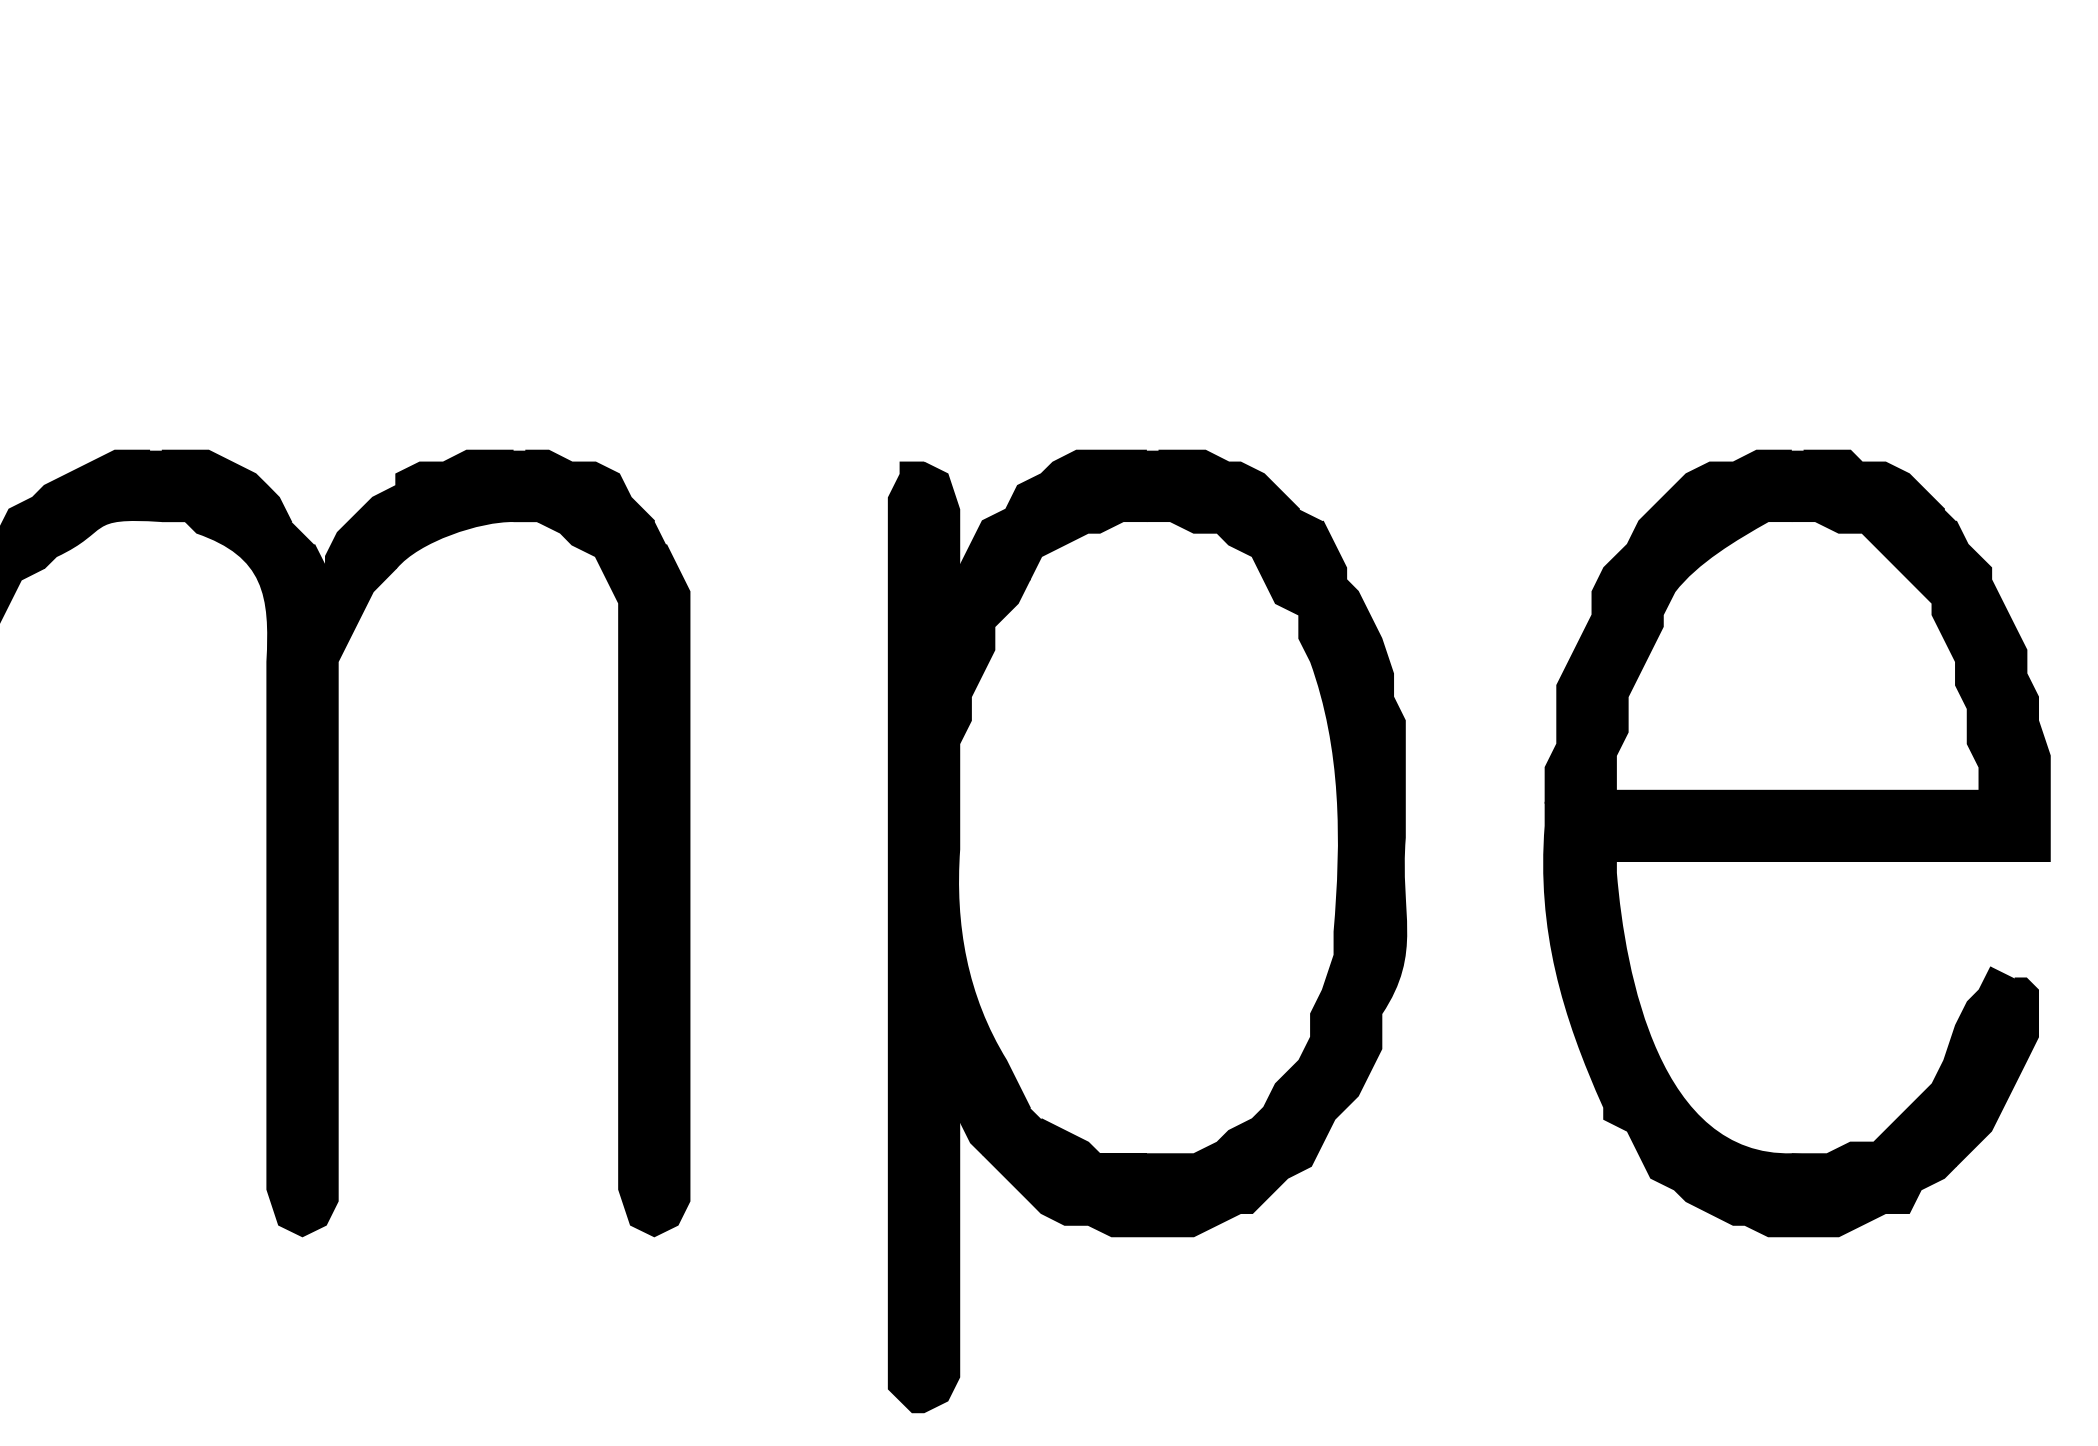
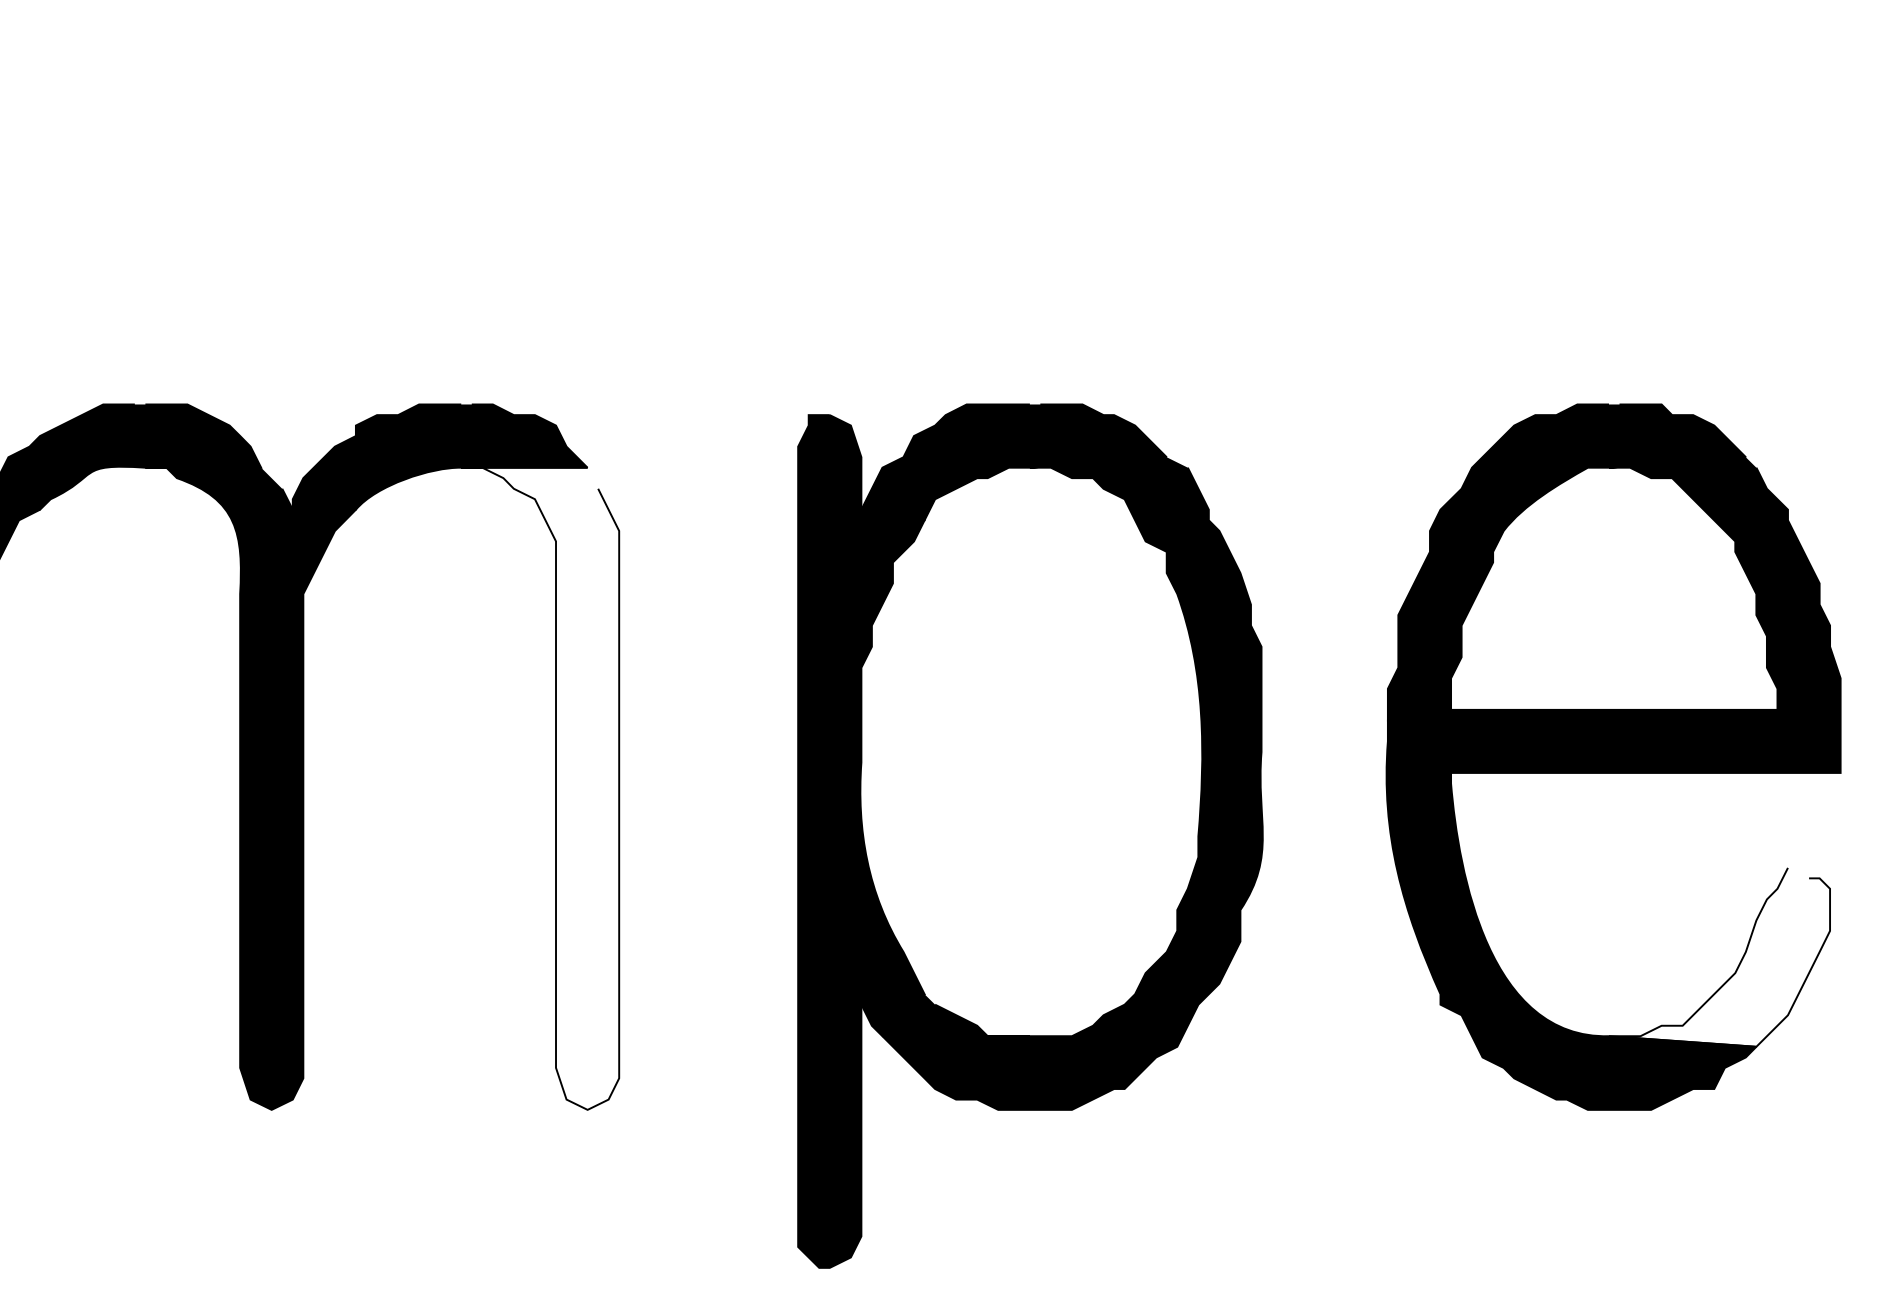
fill: (601, 878) -> (540, 788), removed
fill: (1914, 1066) -> (1719, 957), removed

